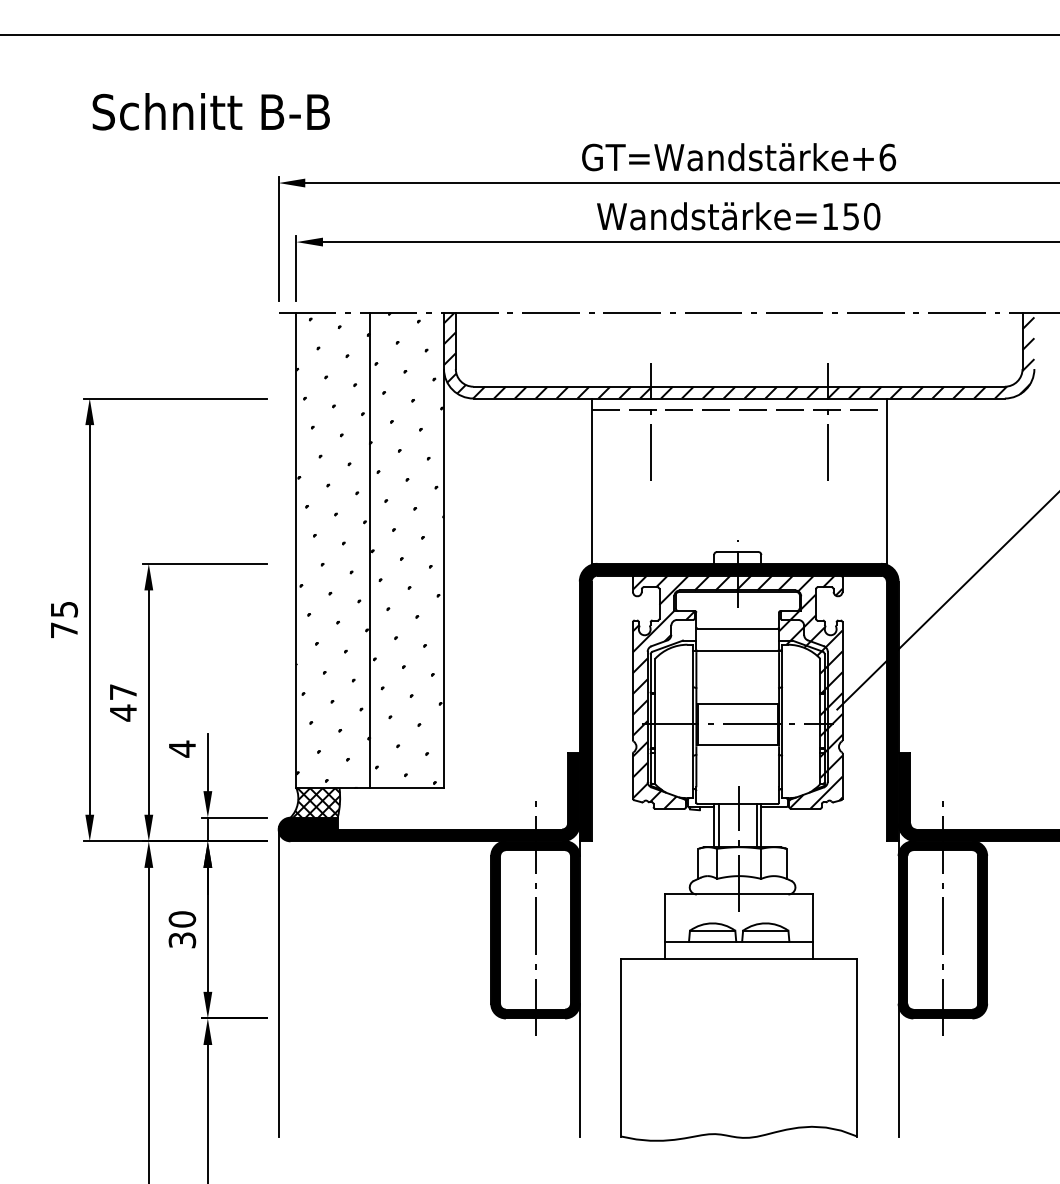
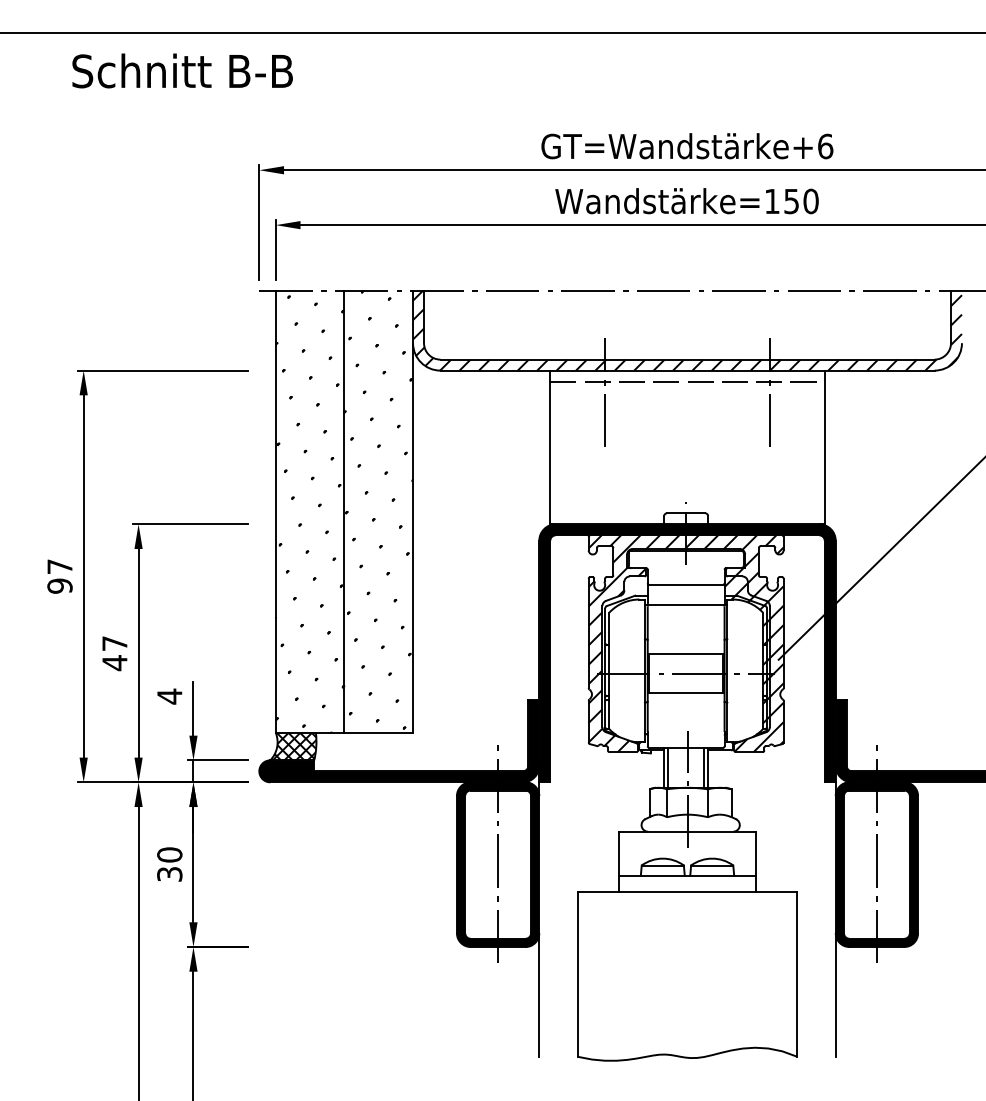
text: (211, 111) -> (182, 70), moved
text: (63, 619) -> (59, 576), 75 -> 97
line: (278, 981) -> (259, 912), removed

